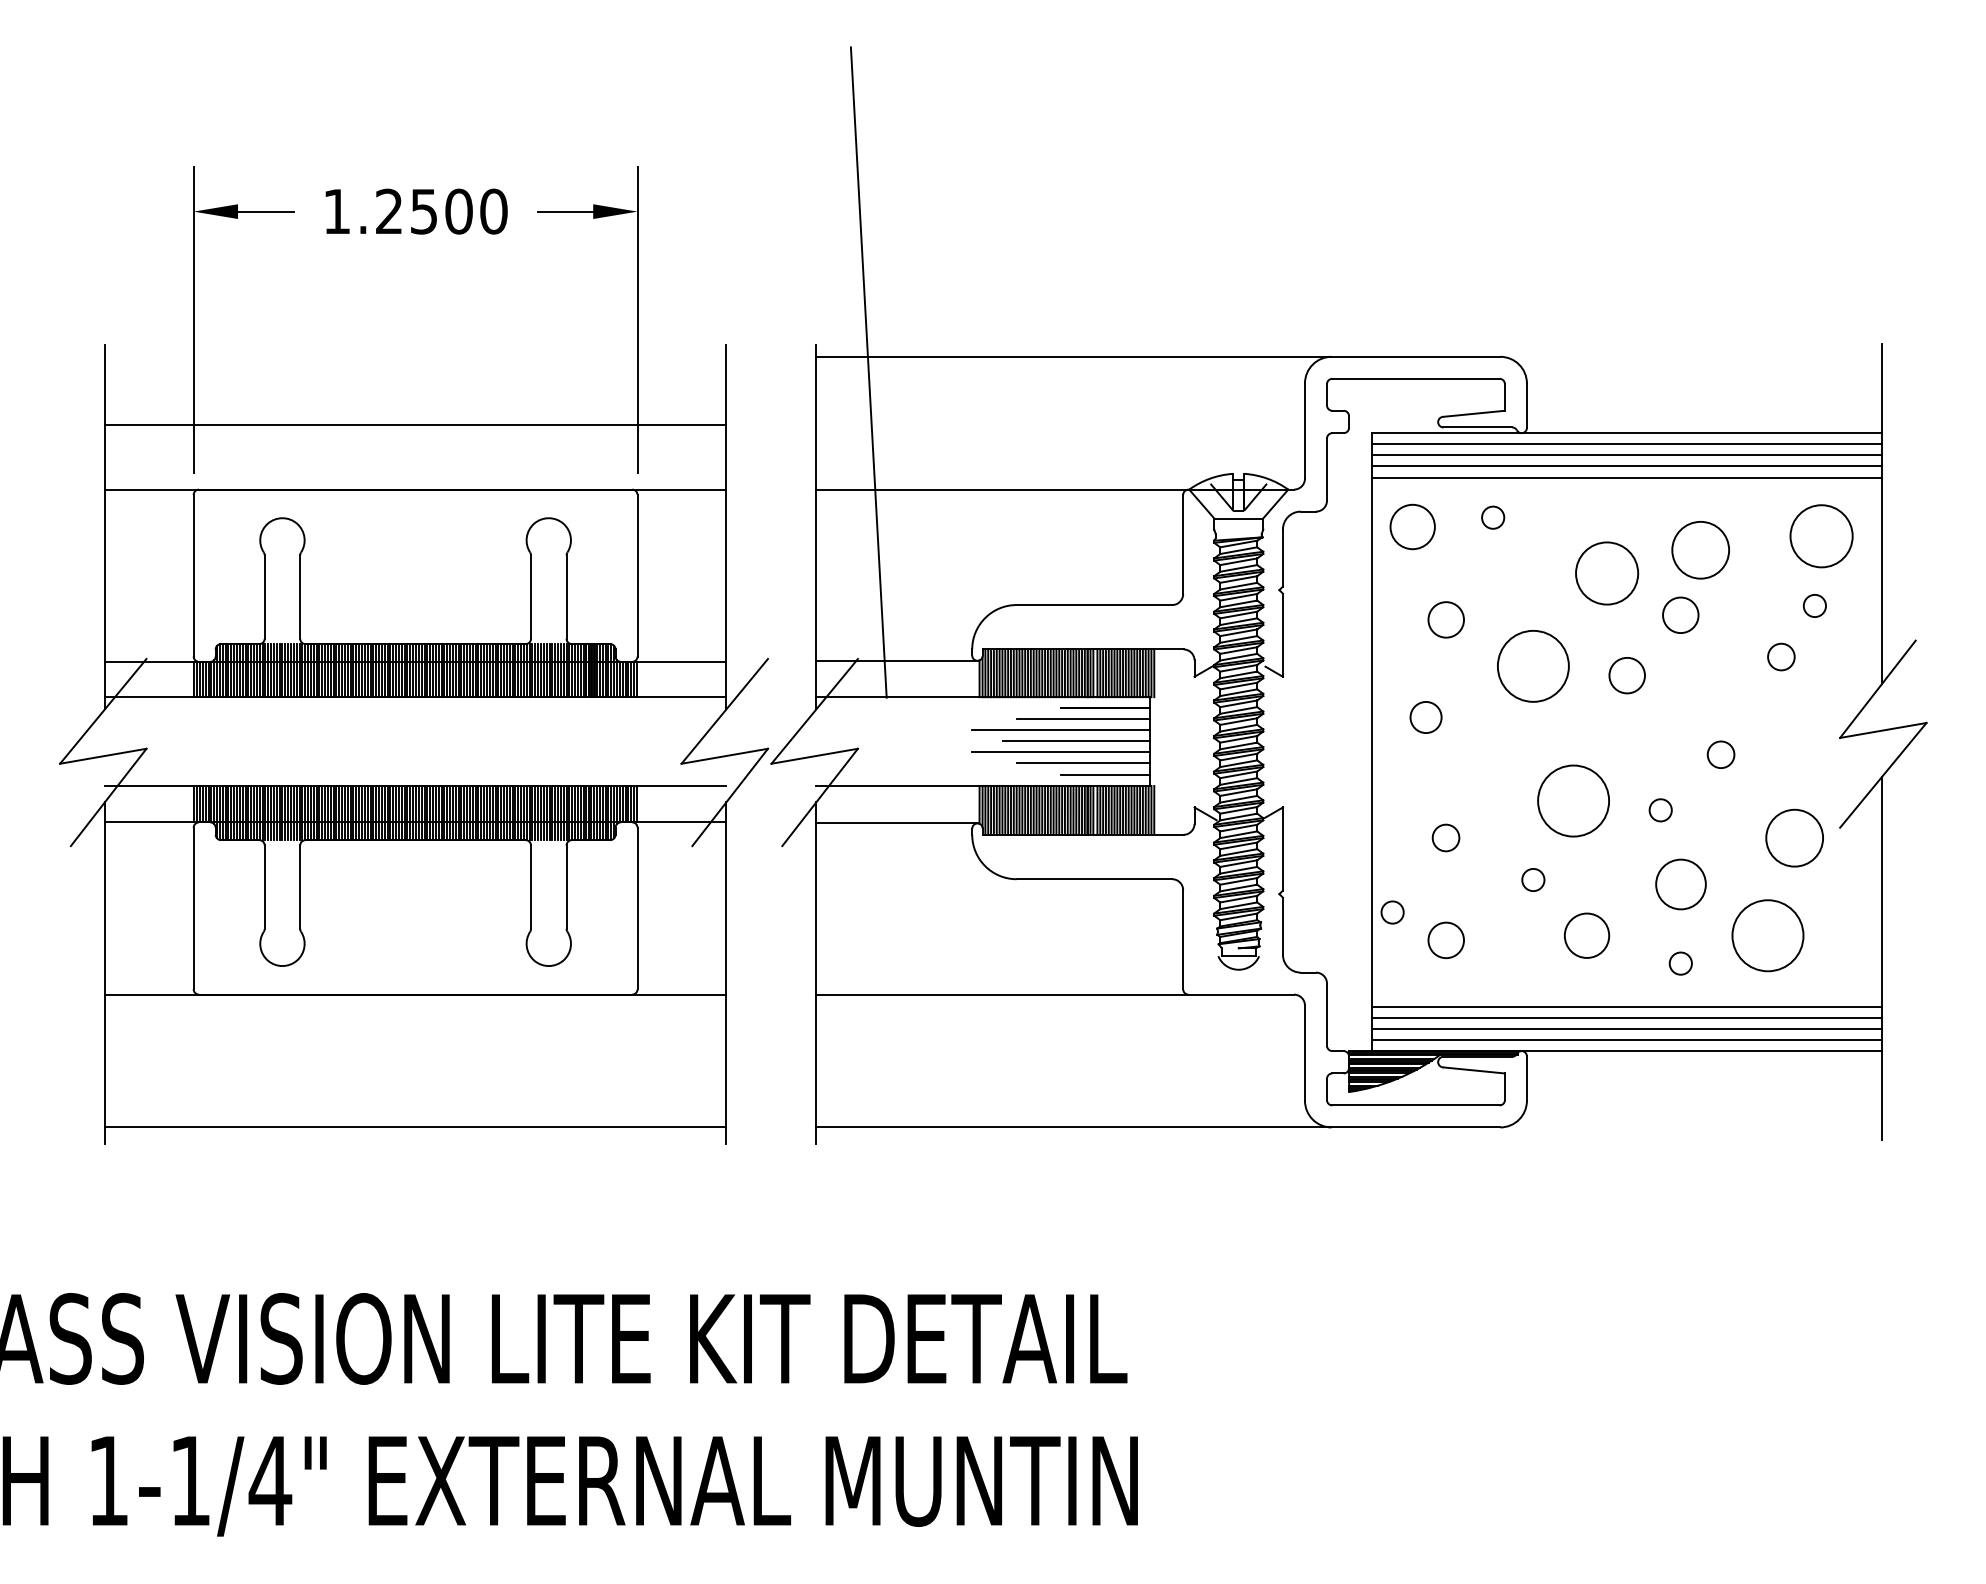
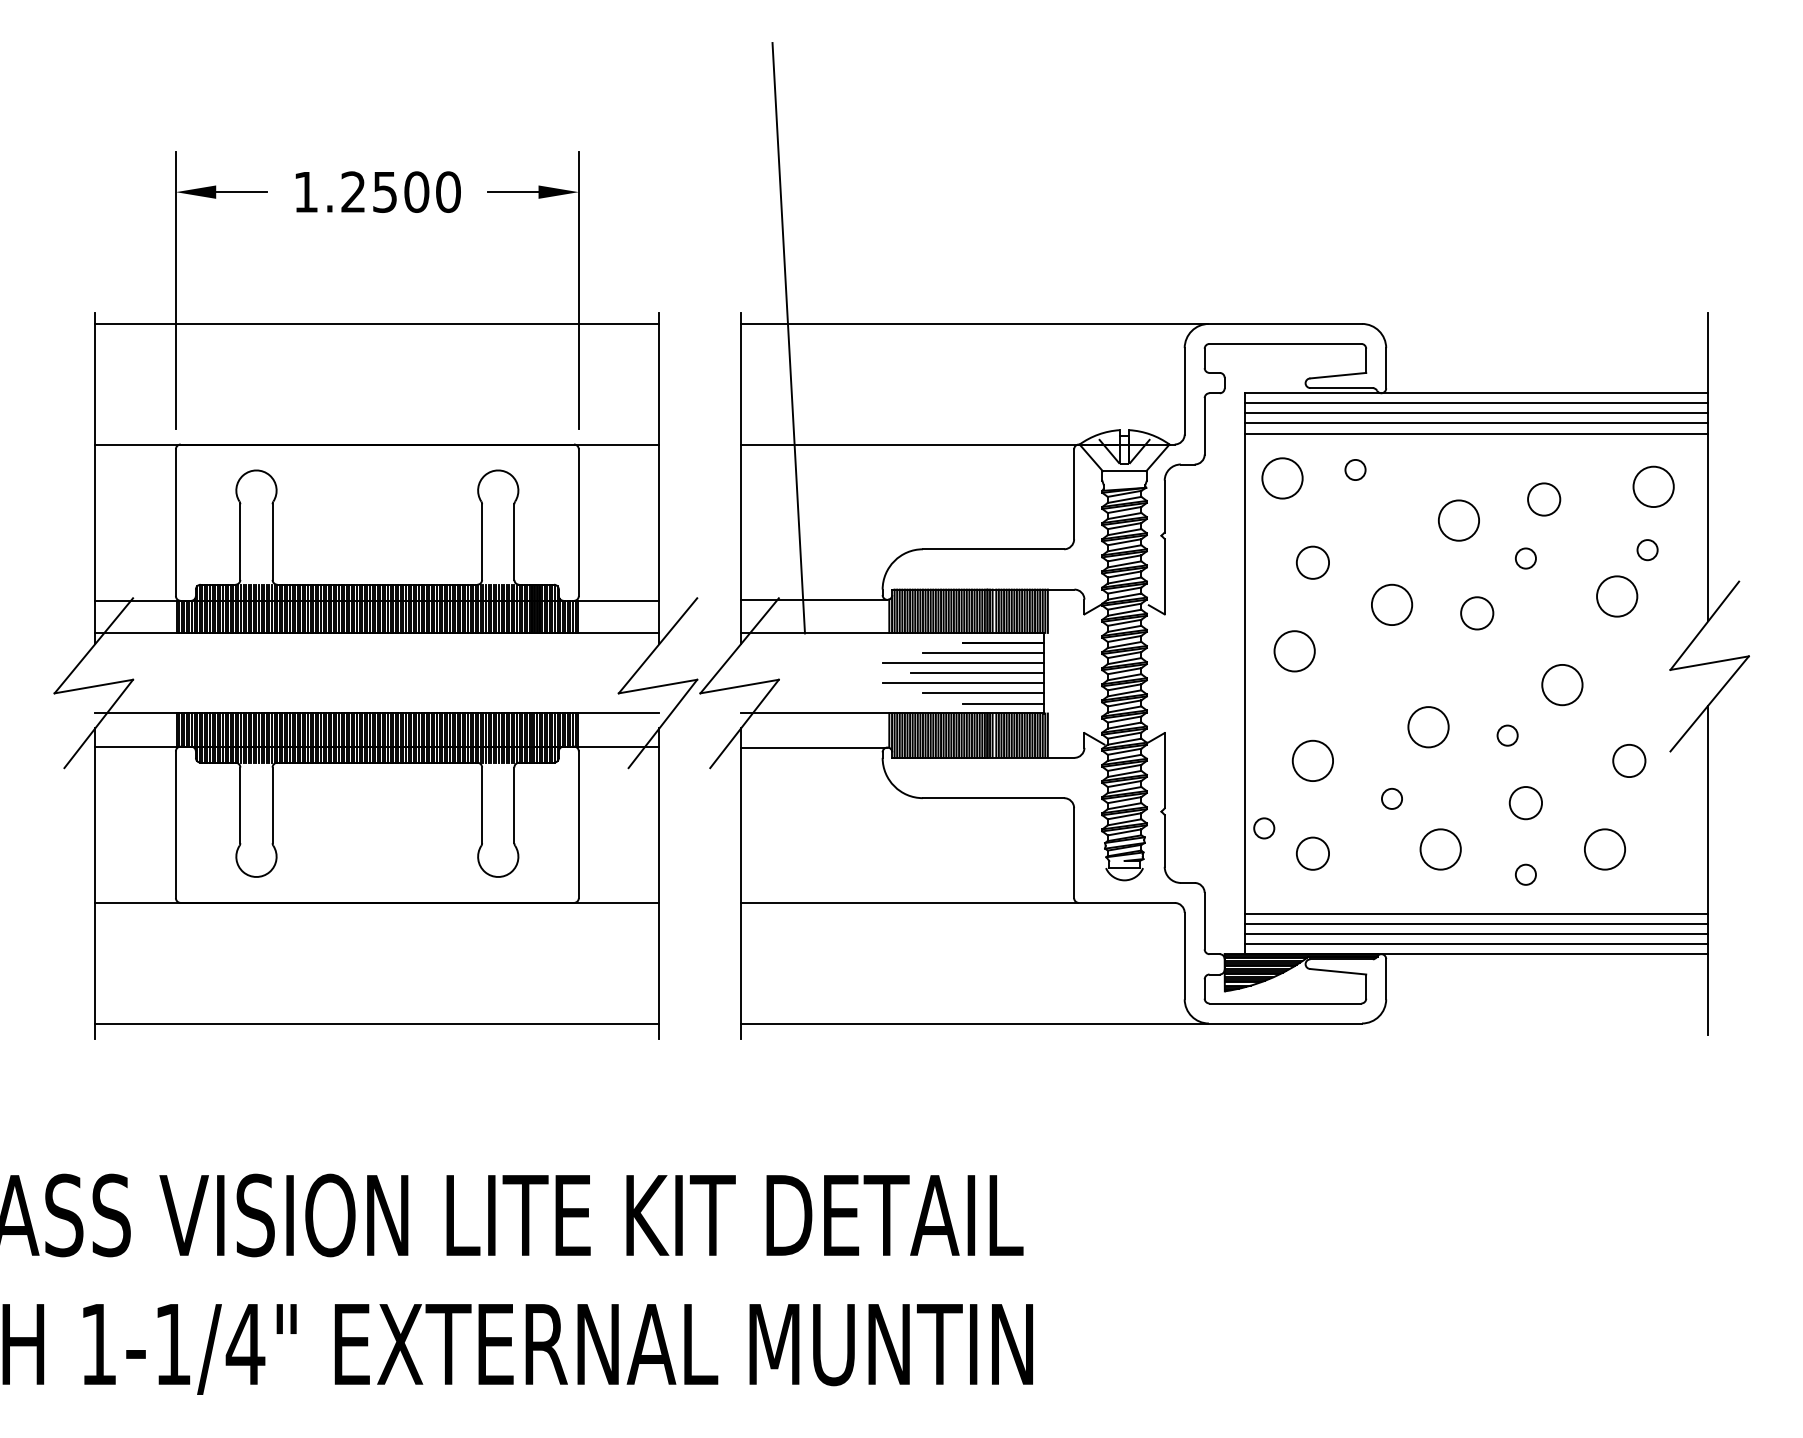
line: (415, 424) -> (377, 323), moved
circle: (1821, 535) -> (1653, 486), size x0.71
circle: (1701, 550) -> (1544, 499), size x0.62
circle: (1606, 573) -> (1458, 520), size x0.71
circle: (1680, 615) -> (1525, 558), size x0.62
circle: (1781, 657) -> (1617, 596), size x1.67
circle: (1532, 665) -> (1391, 604), size x0.62
circle: (1425, 717) -> (1294, 651), size x1.43
circle: (1721, 755) -> (1562, 685), size x1.67
circle: (1573, 801) -> (1428, 727), size x0.62
circle: (1445, 837) -> (1312, 760), size x1.67
circle: (1794, 837) -> (1629, 760), size x0.62
circle: (1680, 885) -> (1525, 803), size x0.71
circle: (1767, 935) -> (1604, 849), size x0.62

